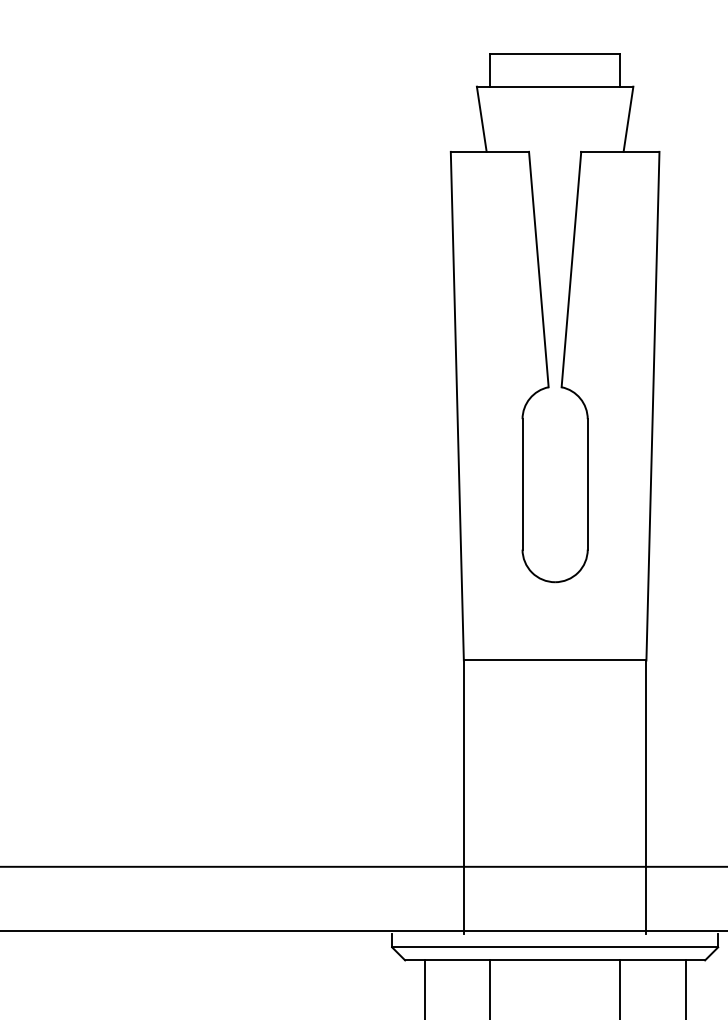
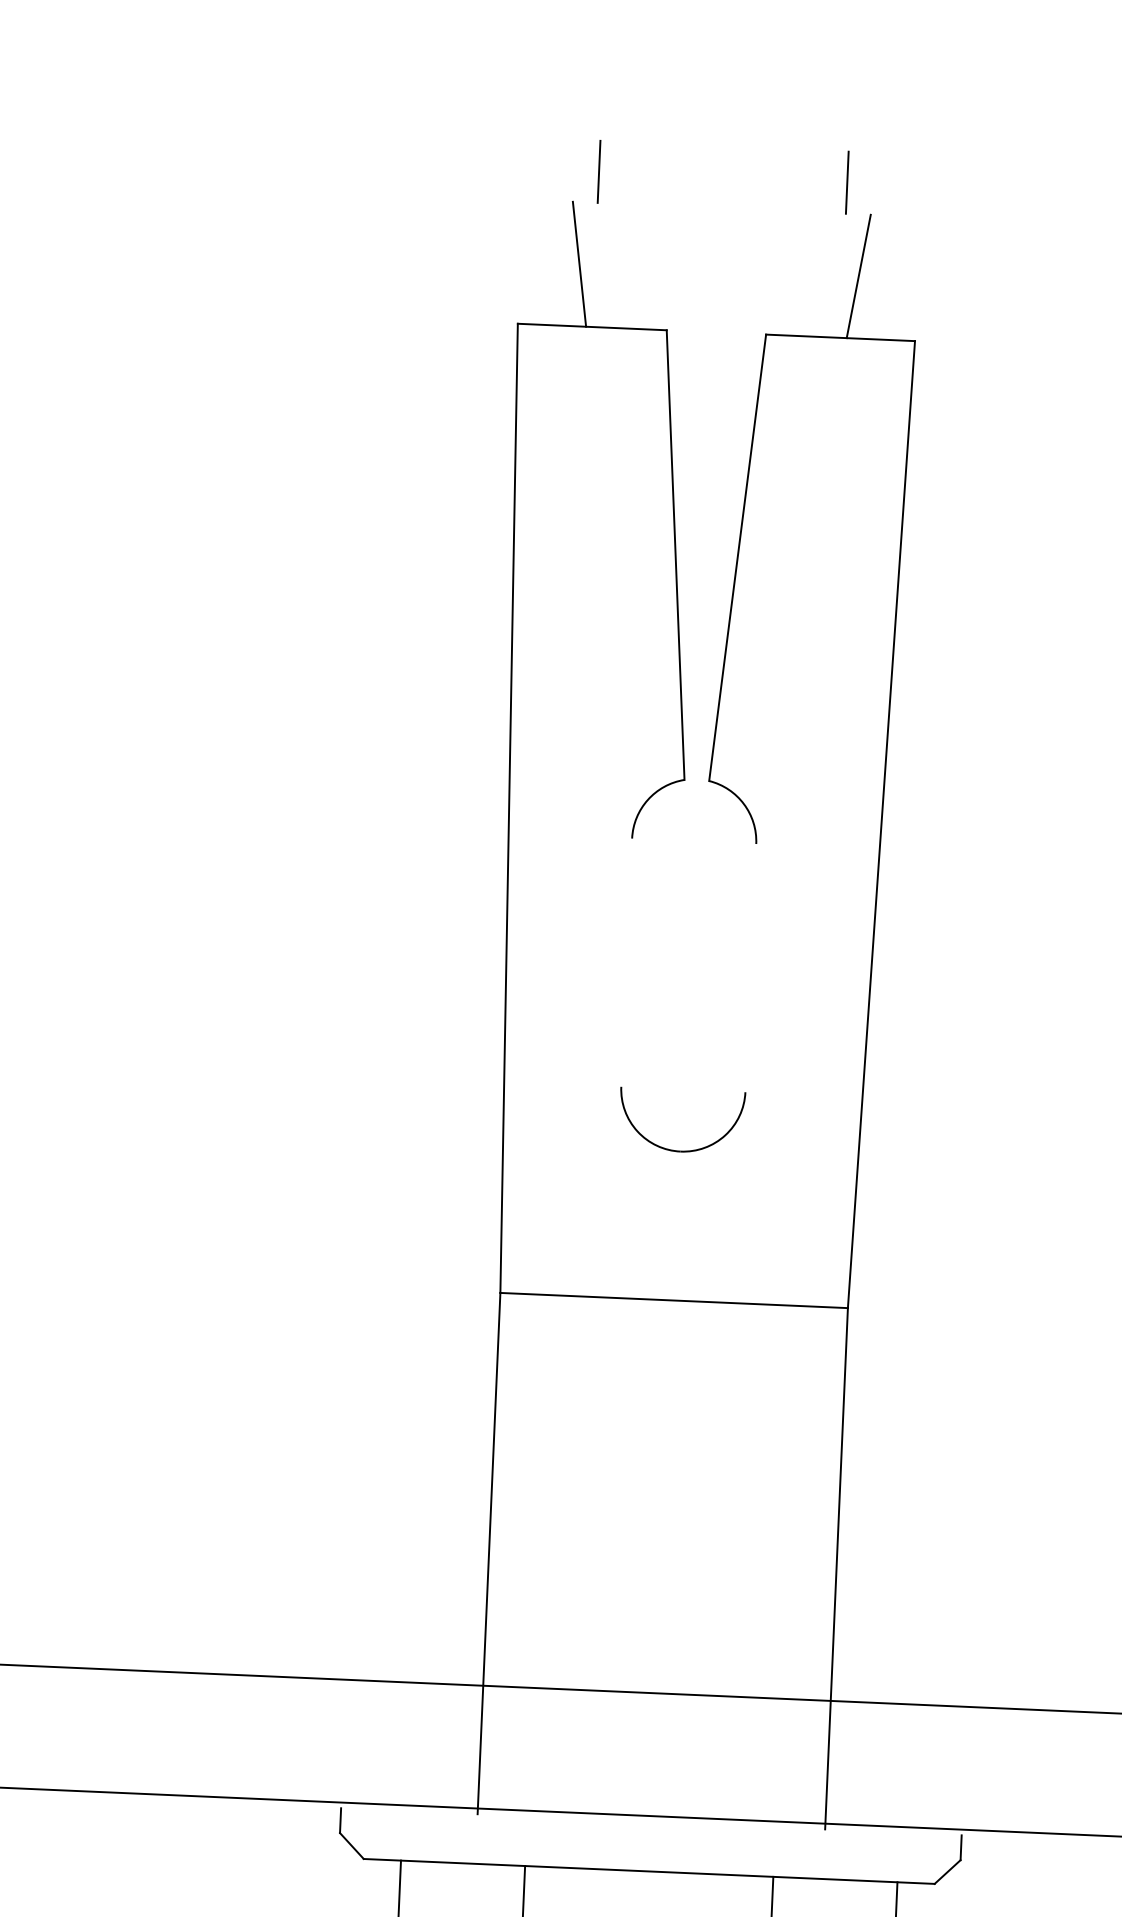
line: (554, 54) -> (723, 147), removed
line: (554, 86) -> (720, 207), removed
line: (522, 484) -> (626, 962), removed
line: (587, 484) -> (750, 968), removed
line: (555, 947) -> (650, 1846), removed

